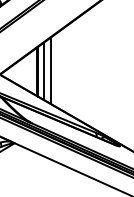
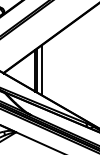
line: (50, 70) -> (47, 69), removed

